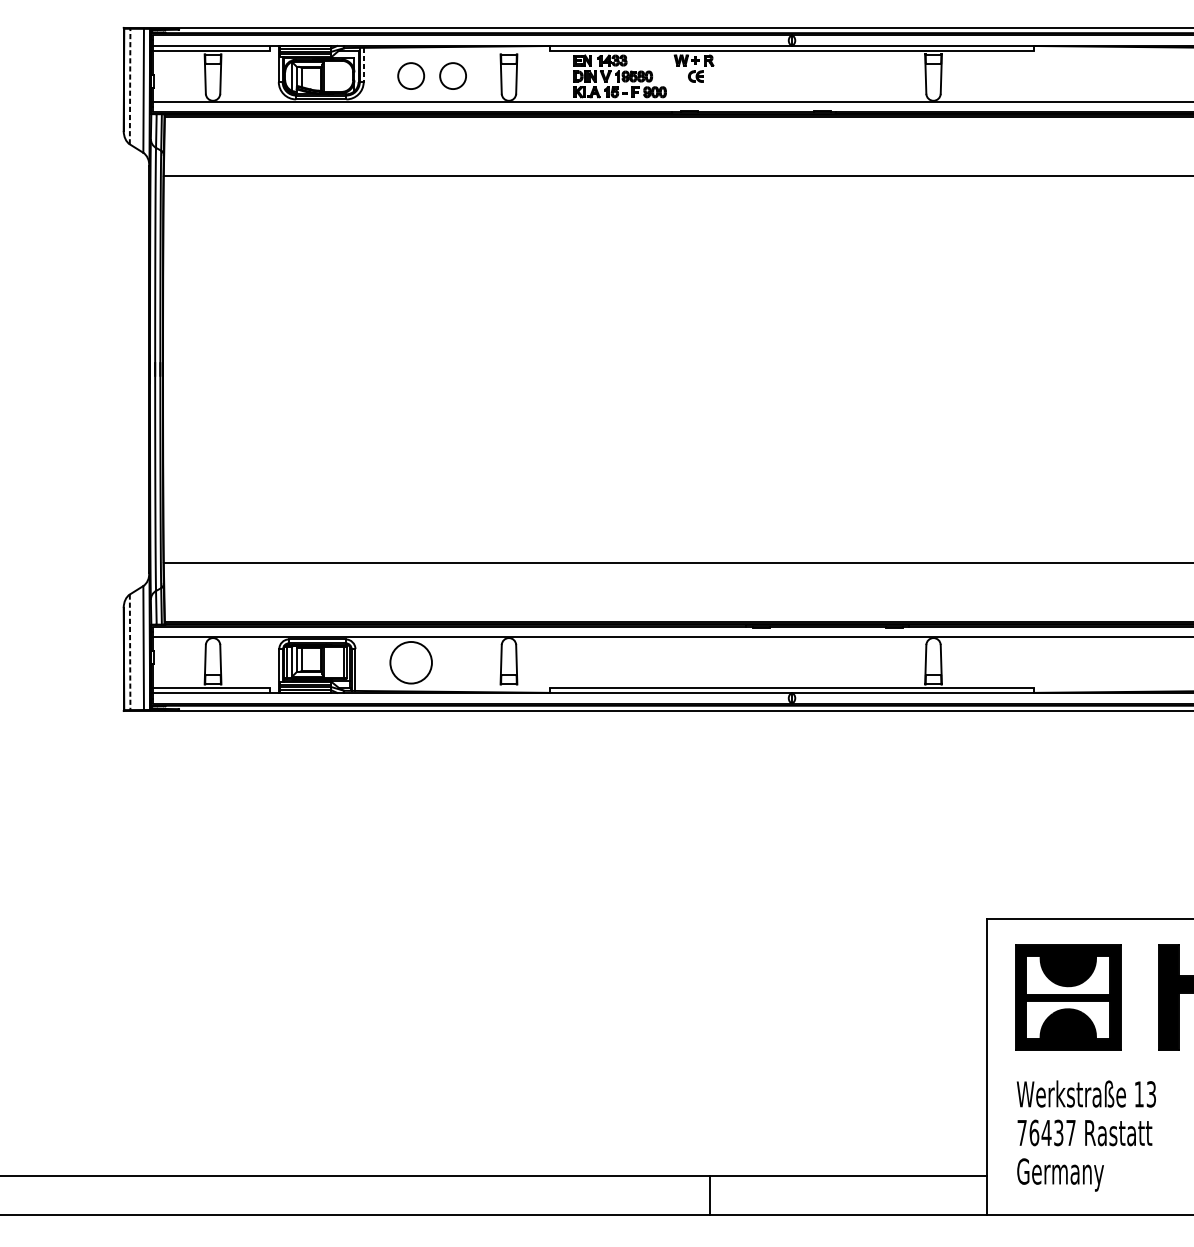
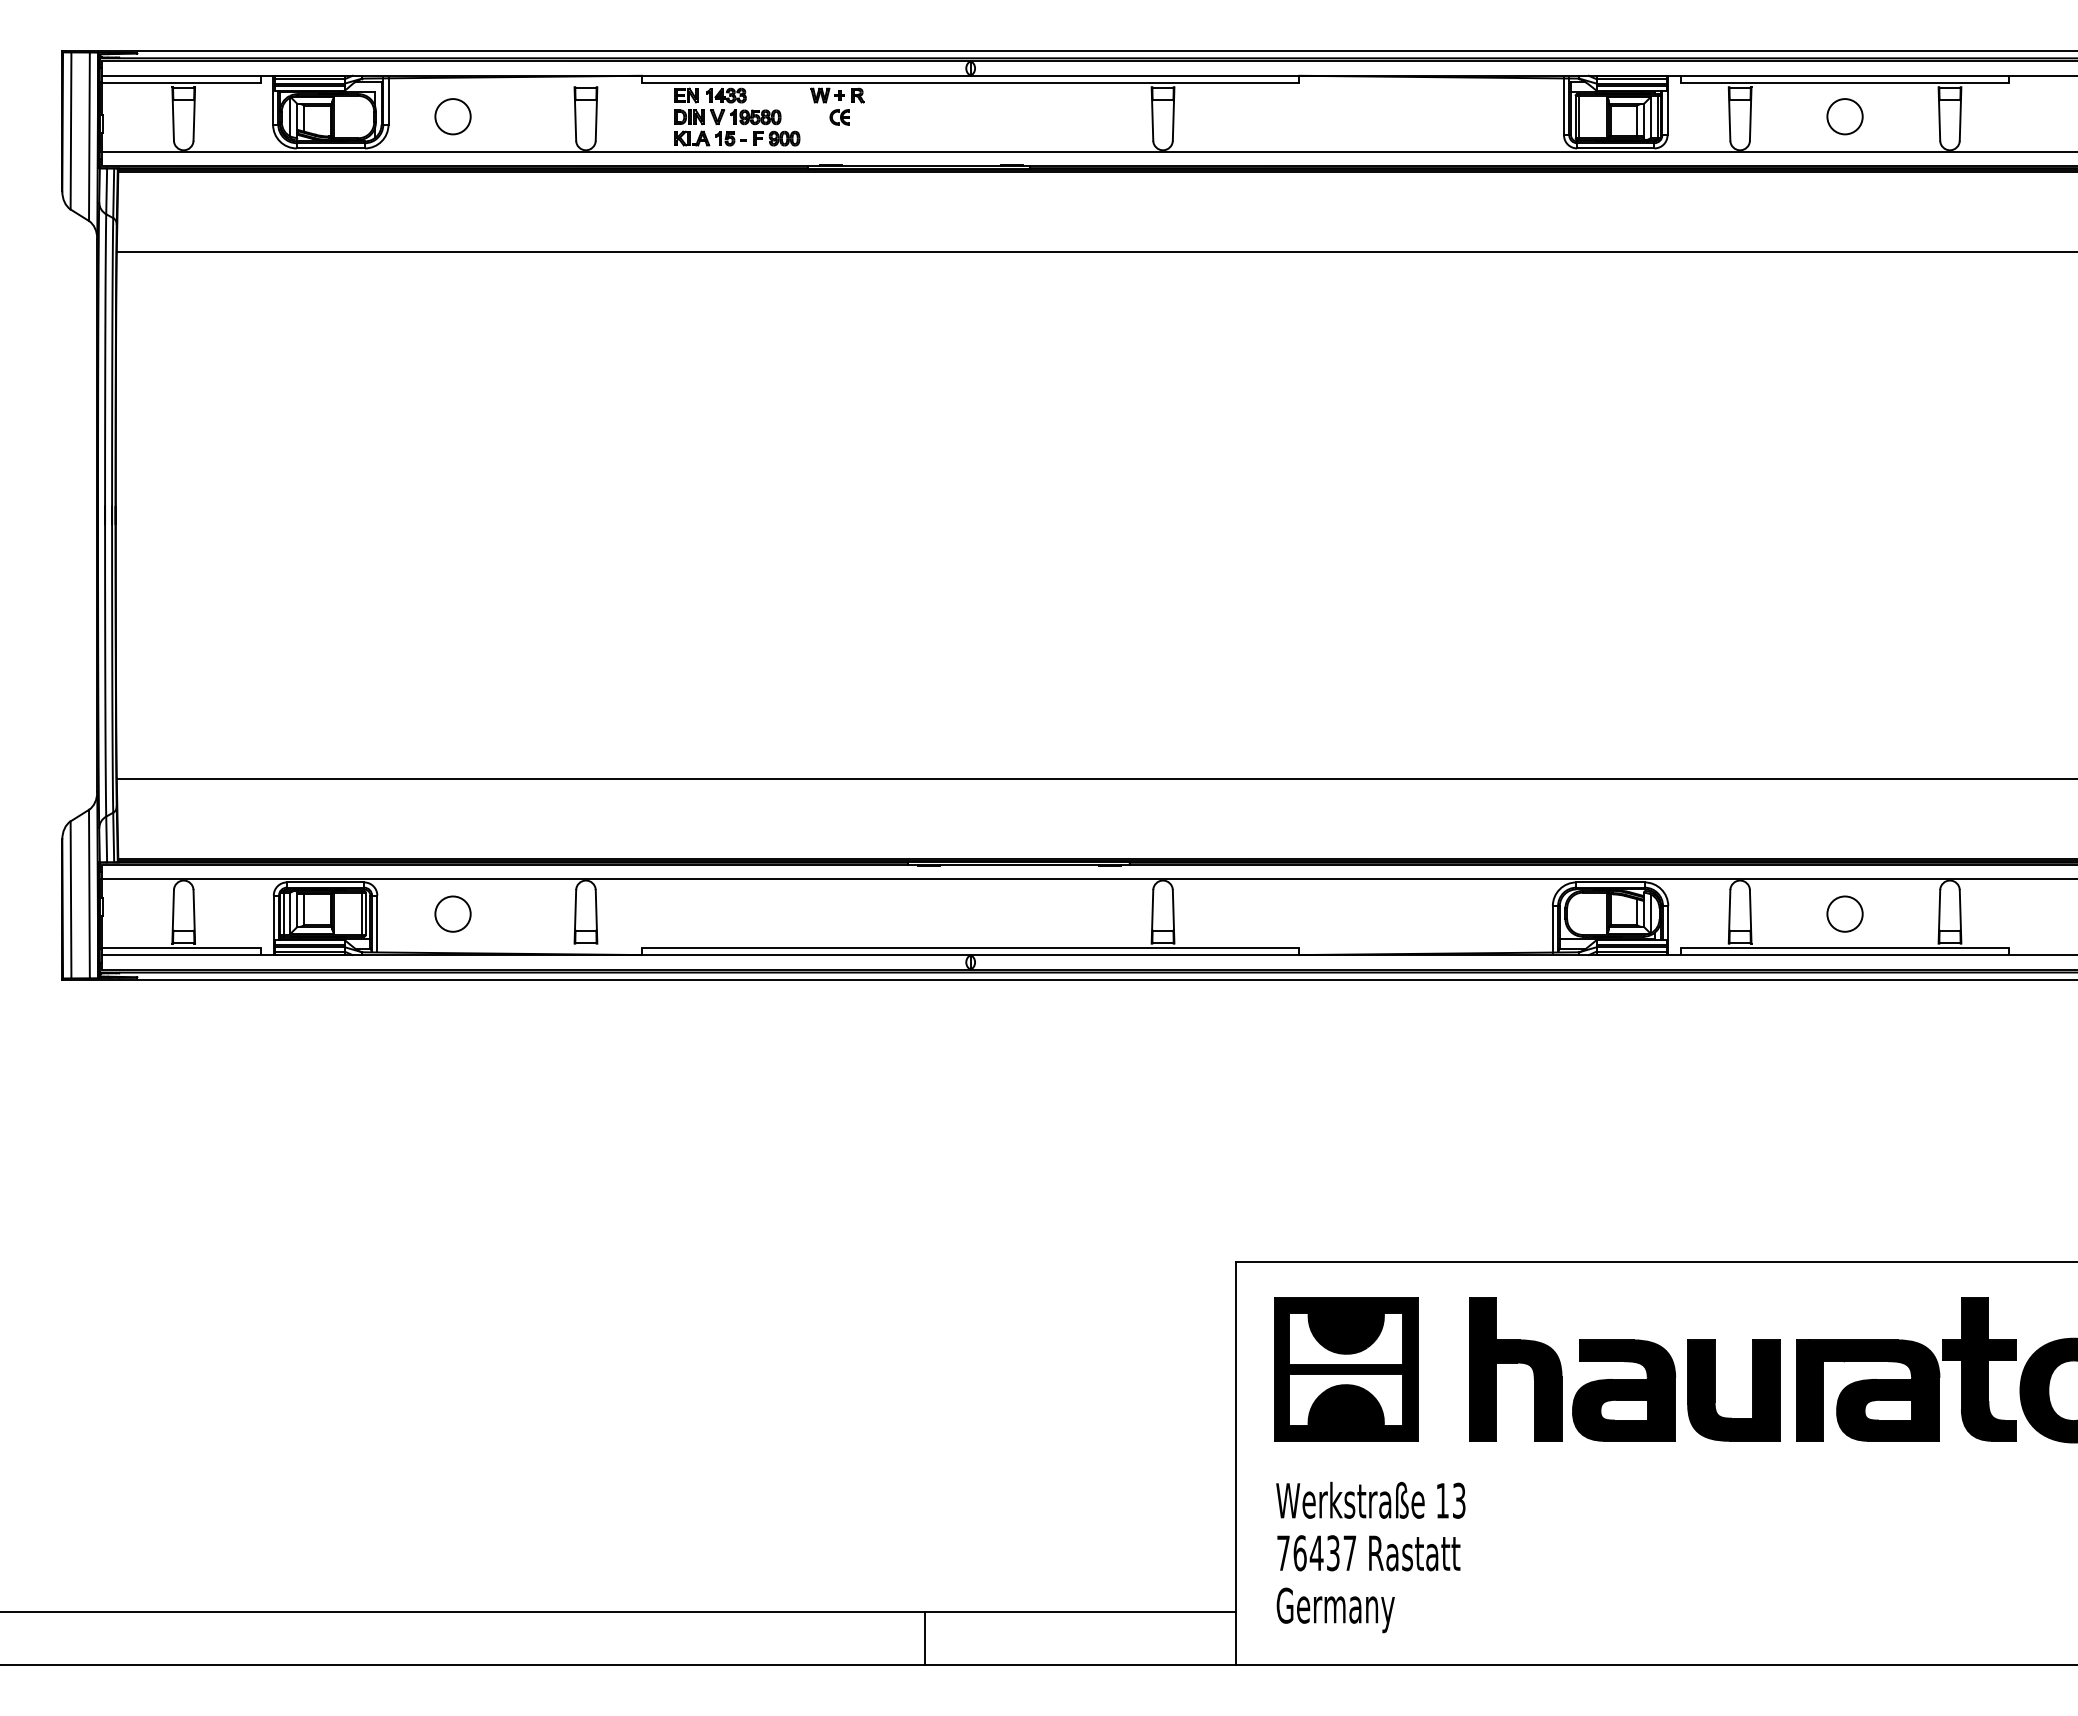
line: (363, 65) -> (388, 102), dashed -> solid
circle: (452, 75) -> (509, 116), removed
line: (130, 86) -> (71, 130), dashed -> solid
line: (130, 652) -> (71, 899), dashed -> solid
circle: (410, 662) -> (452, 913), size x0.62
line: (710, 1195) -> (924, 1638), moved

